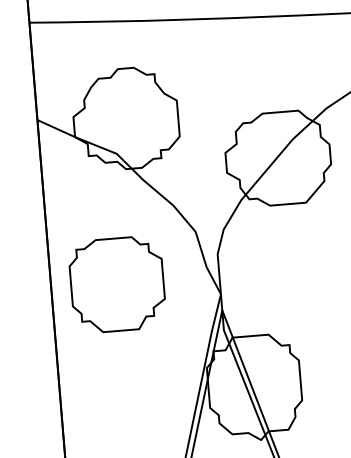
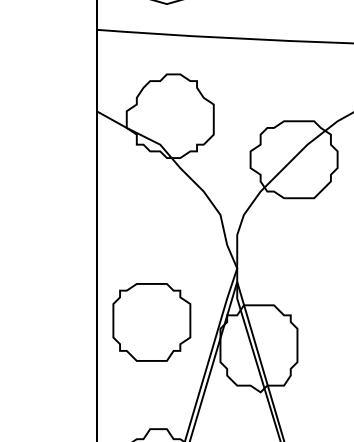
part: (116, 284) -> (151, 322), moved

